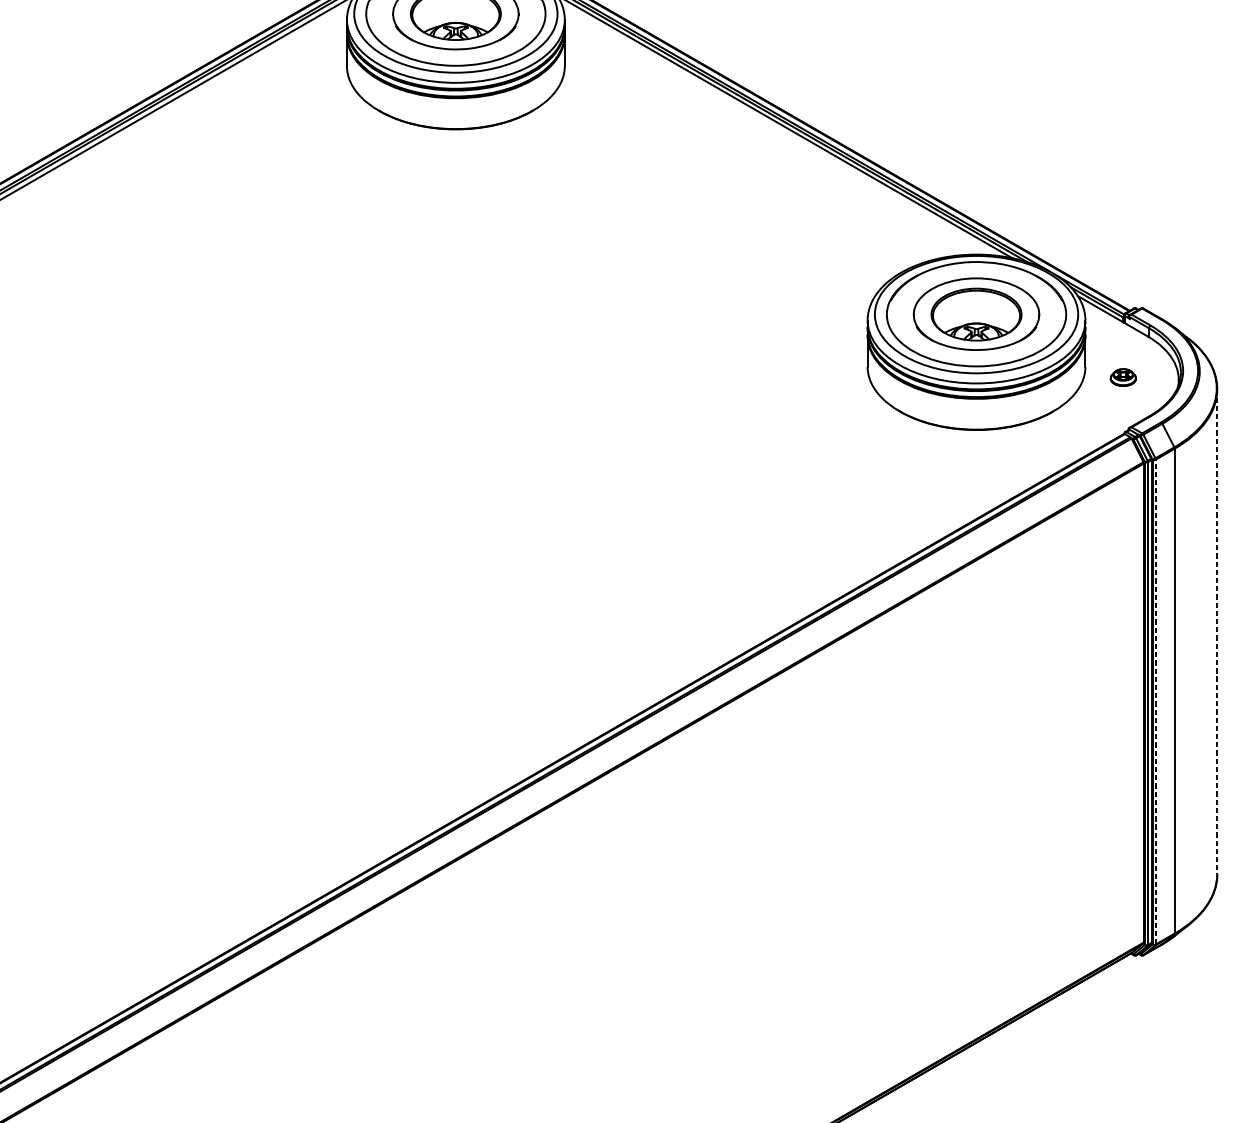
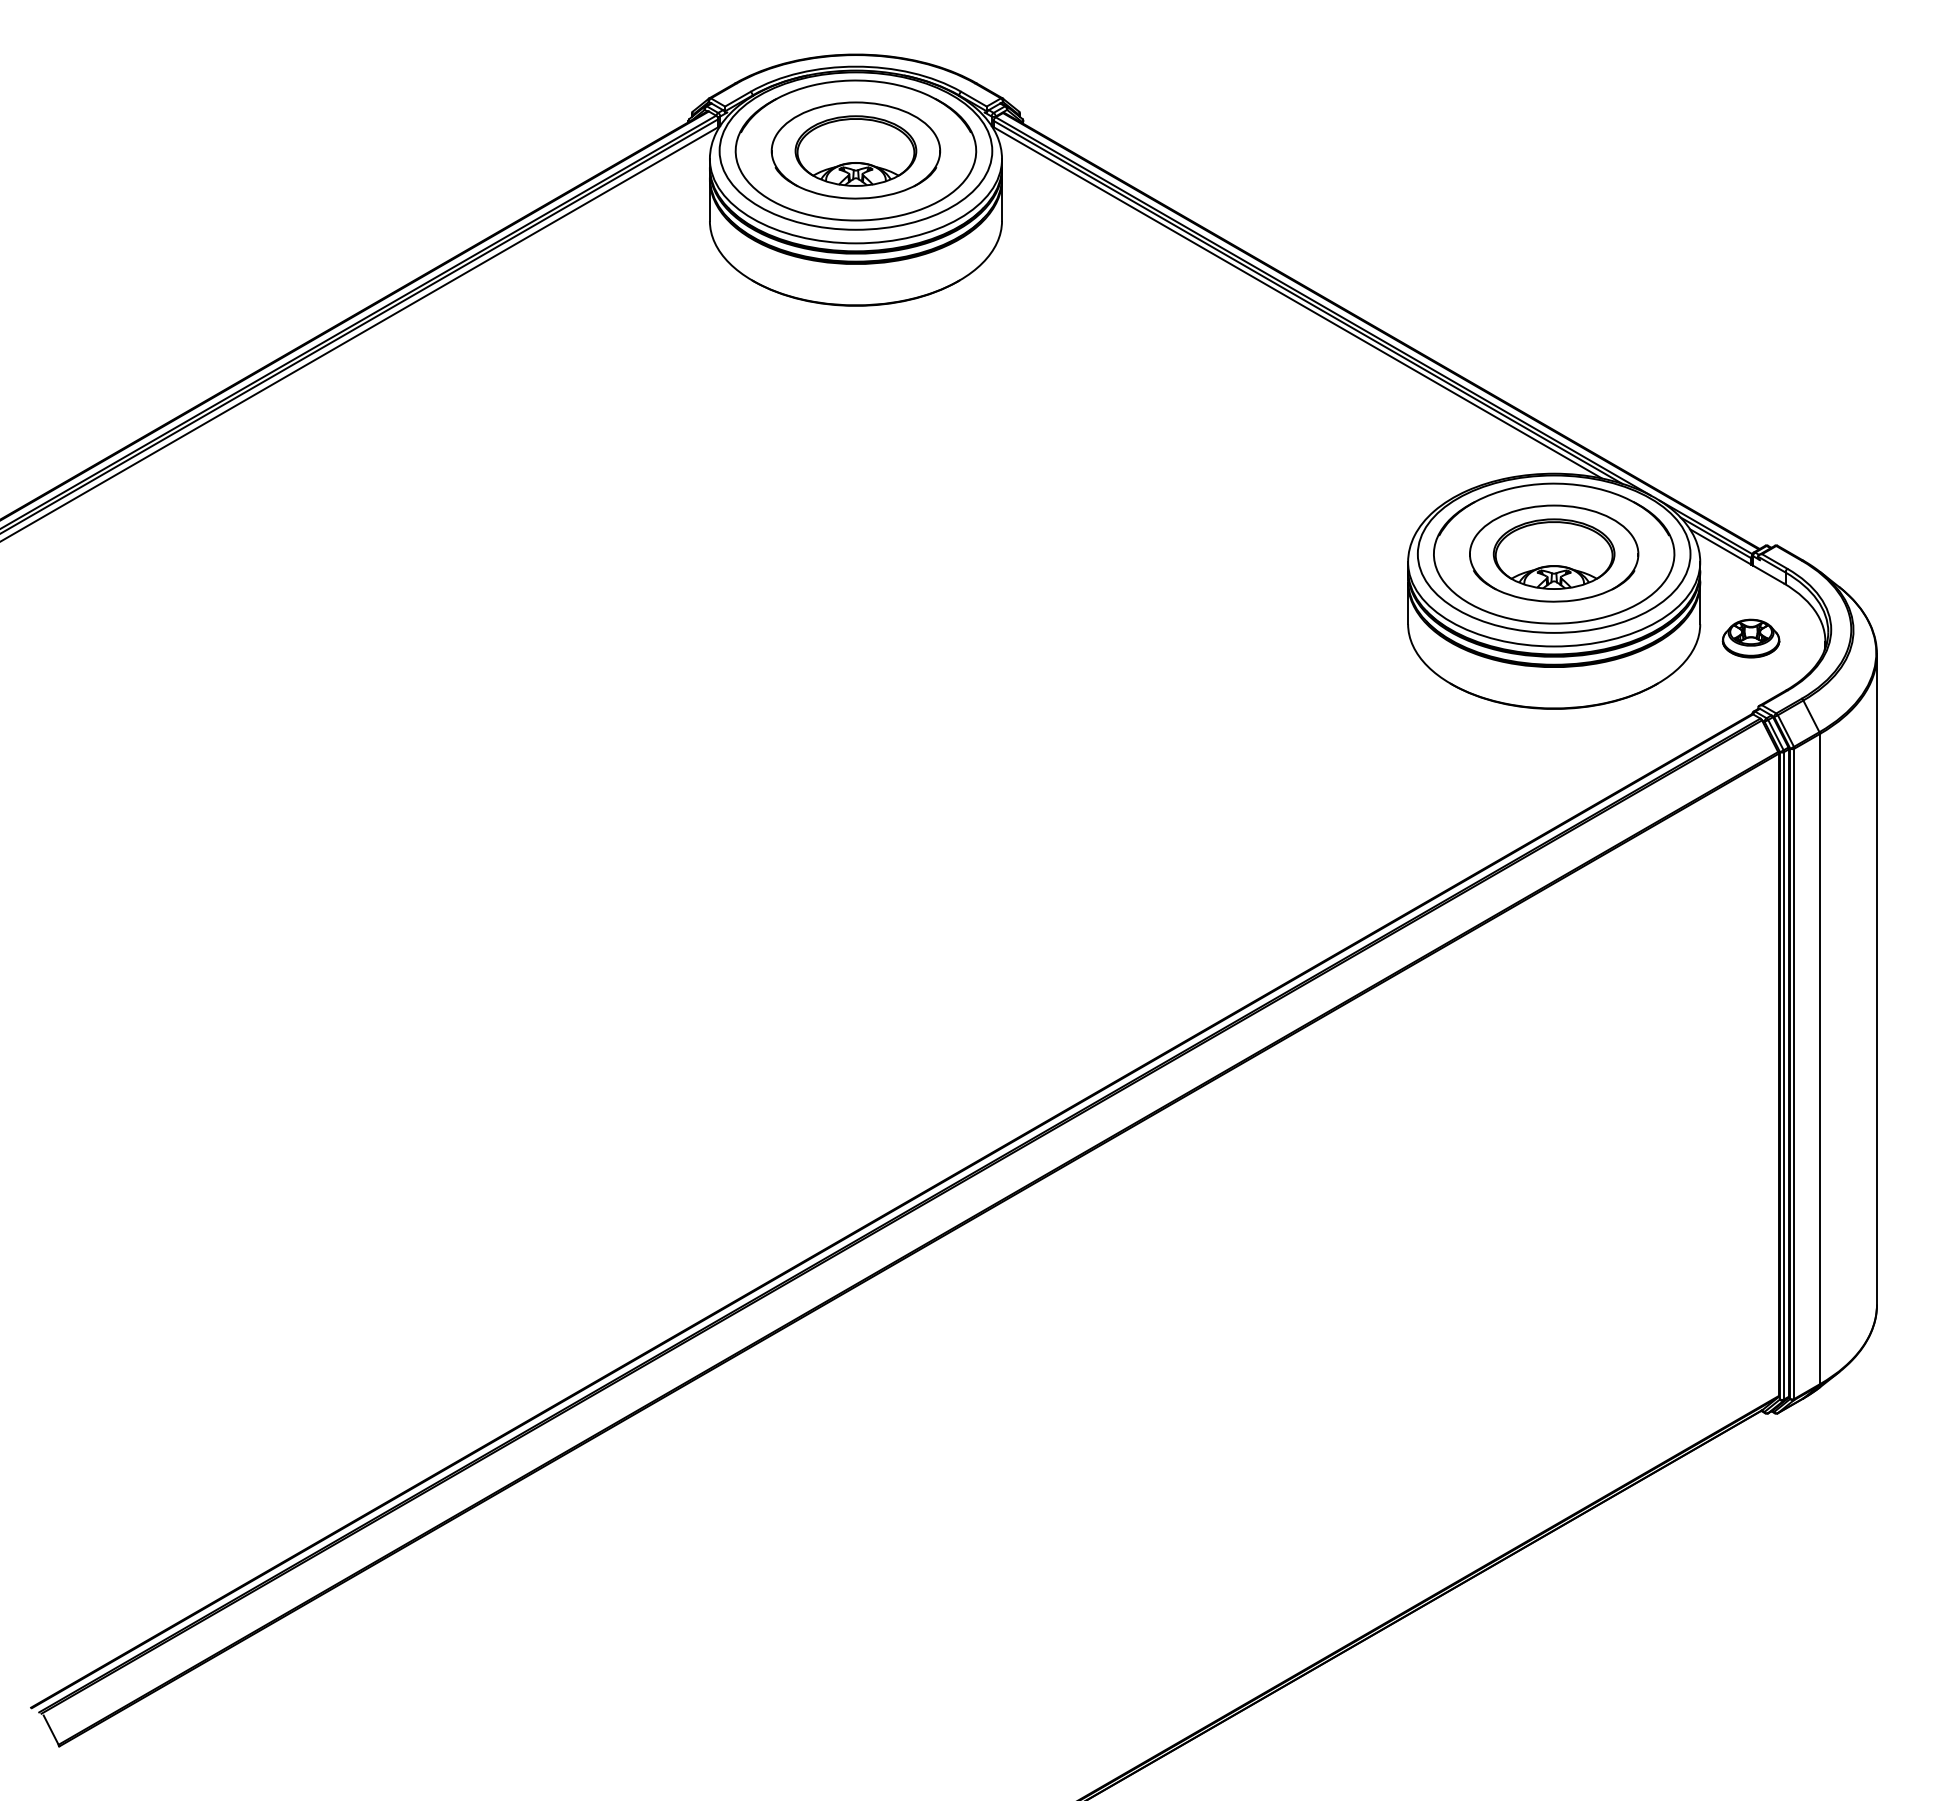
part: (1122, 377) -> (1750, 638), size x1.67
line: (1216, 632) -> (1876, 980), dashed -> solid
line: (1155, 701) -> (1794, 1073), dashed -> solid

